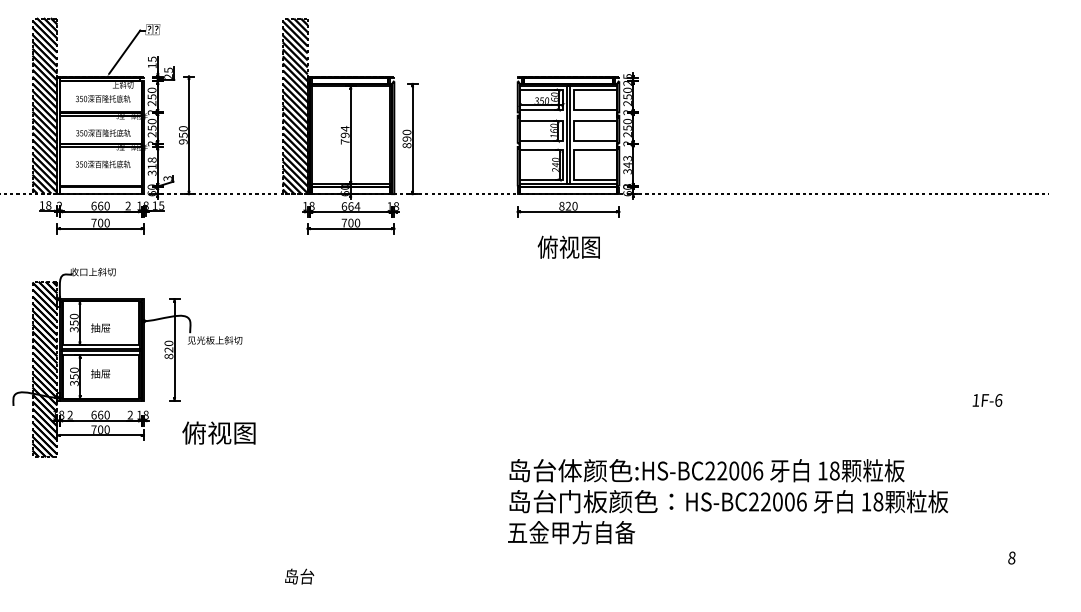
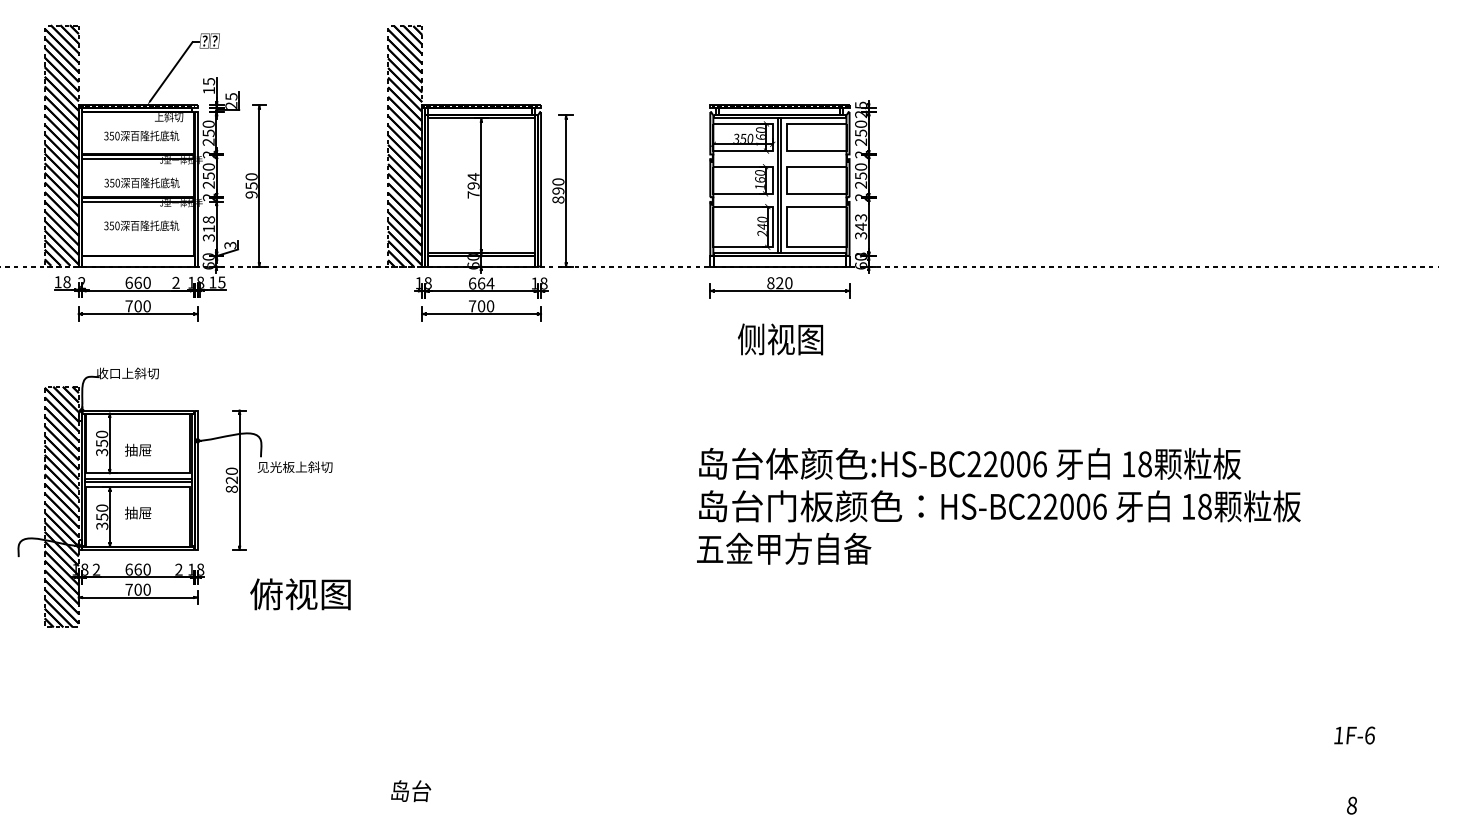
text: (547, 247) -> (751, 339), 俯视图 -> 侧视图
text: (987, 400) -> (1354, 735), moved
text: (727, 501) -> (998, 505), moved
text: (1011, 557) -> (1351, 805), moved

